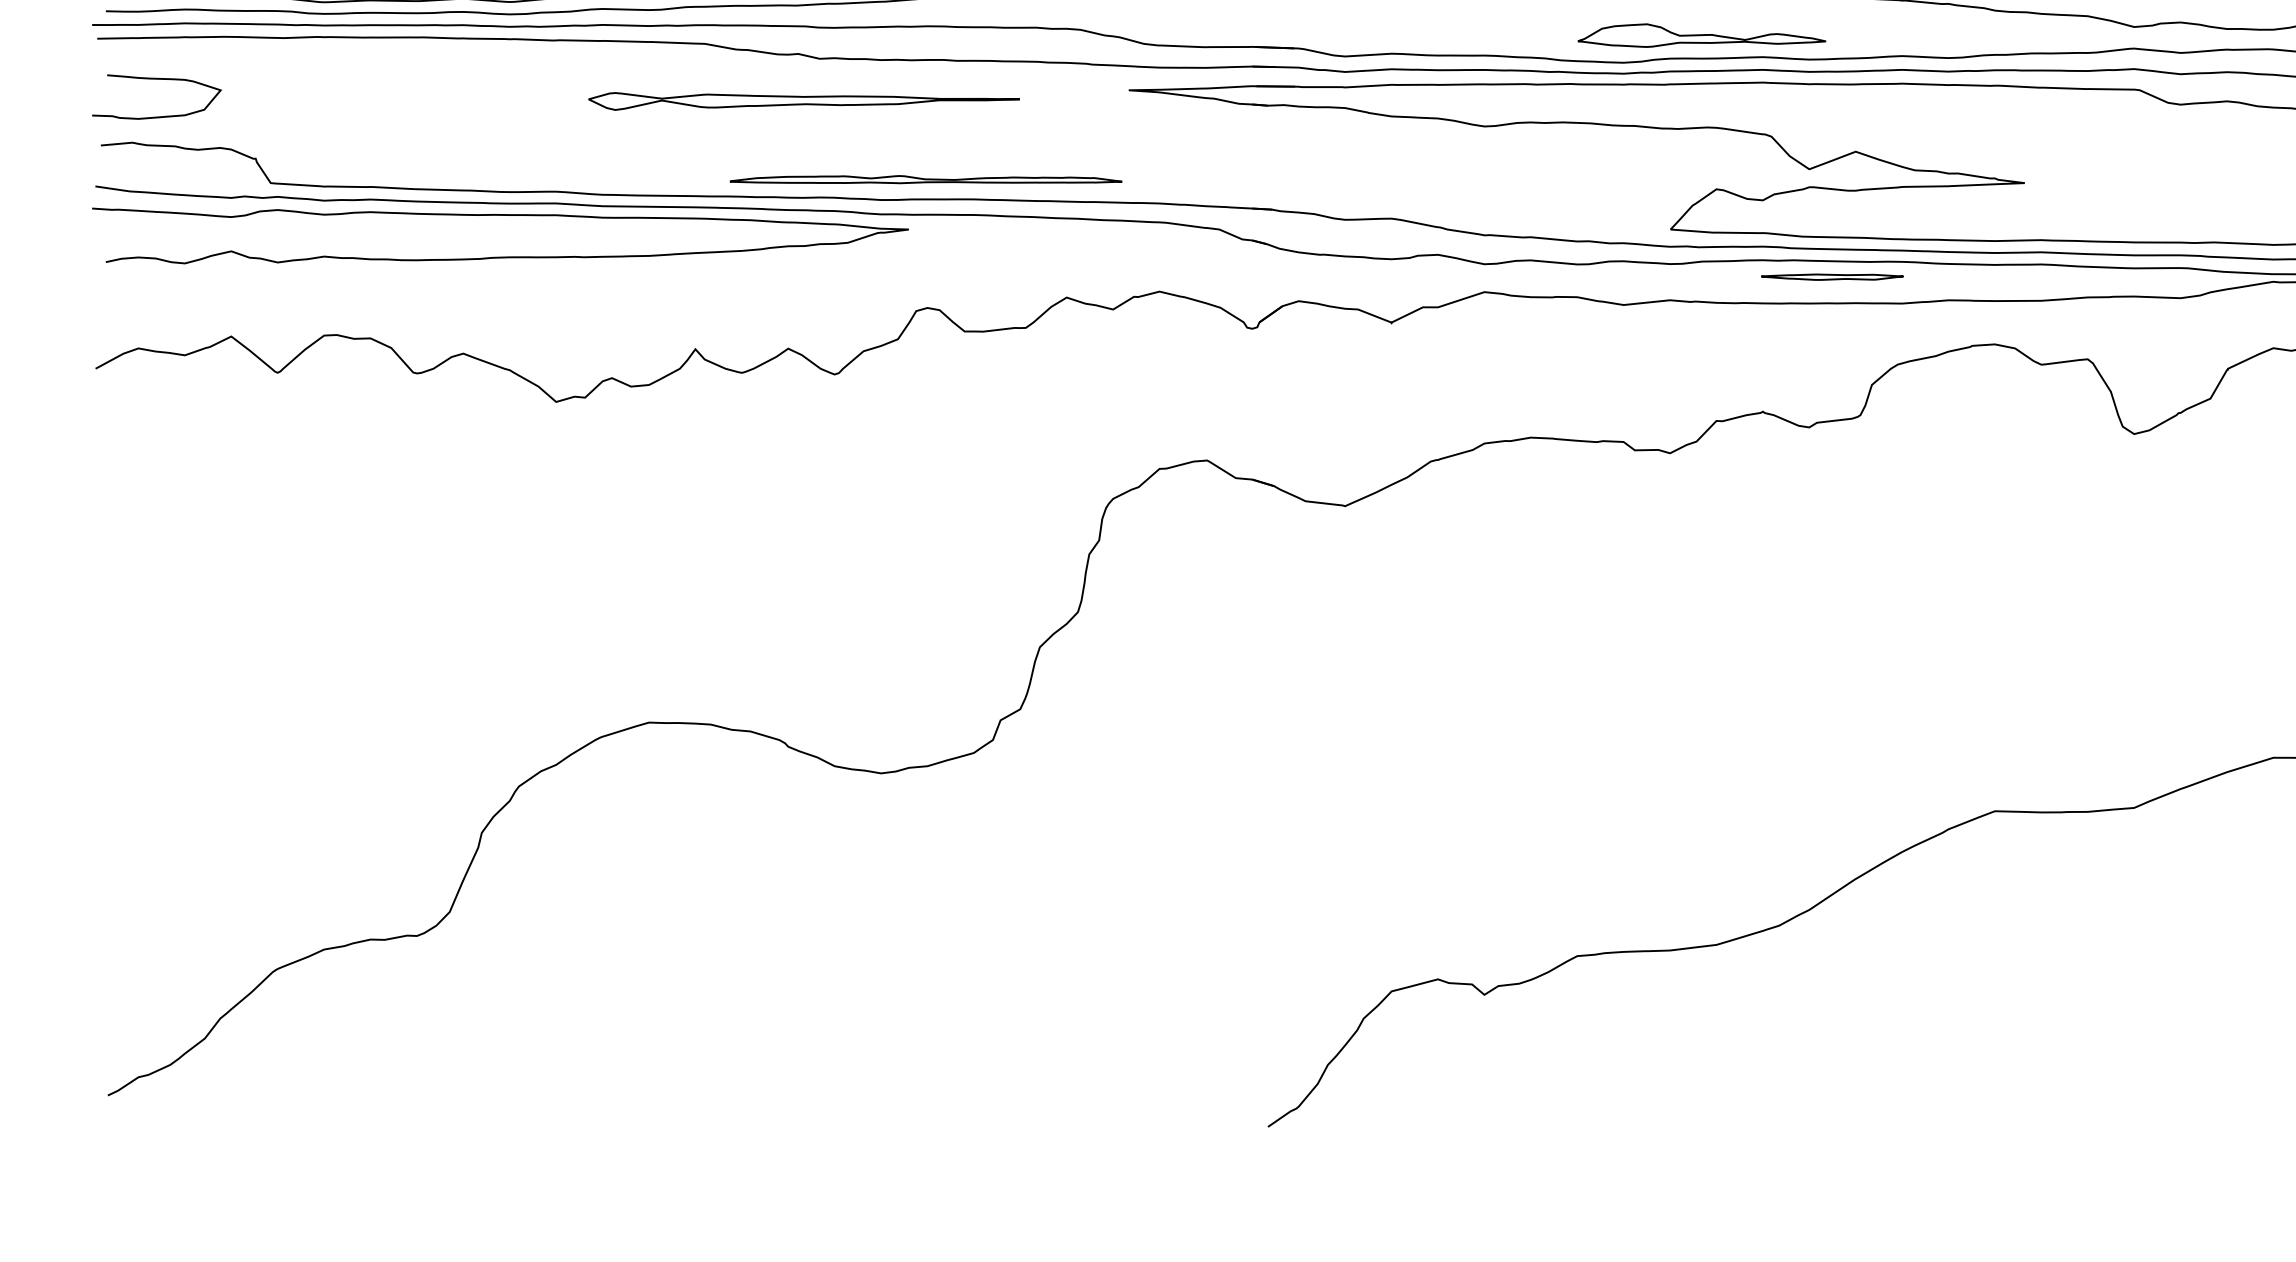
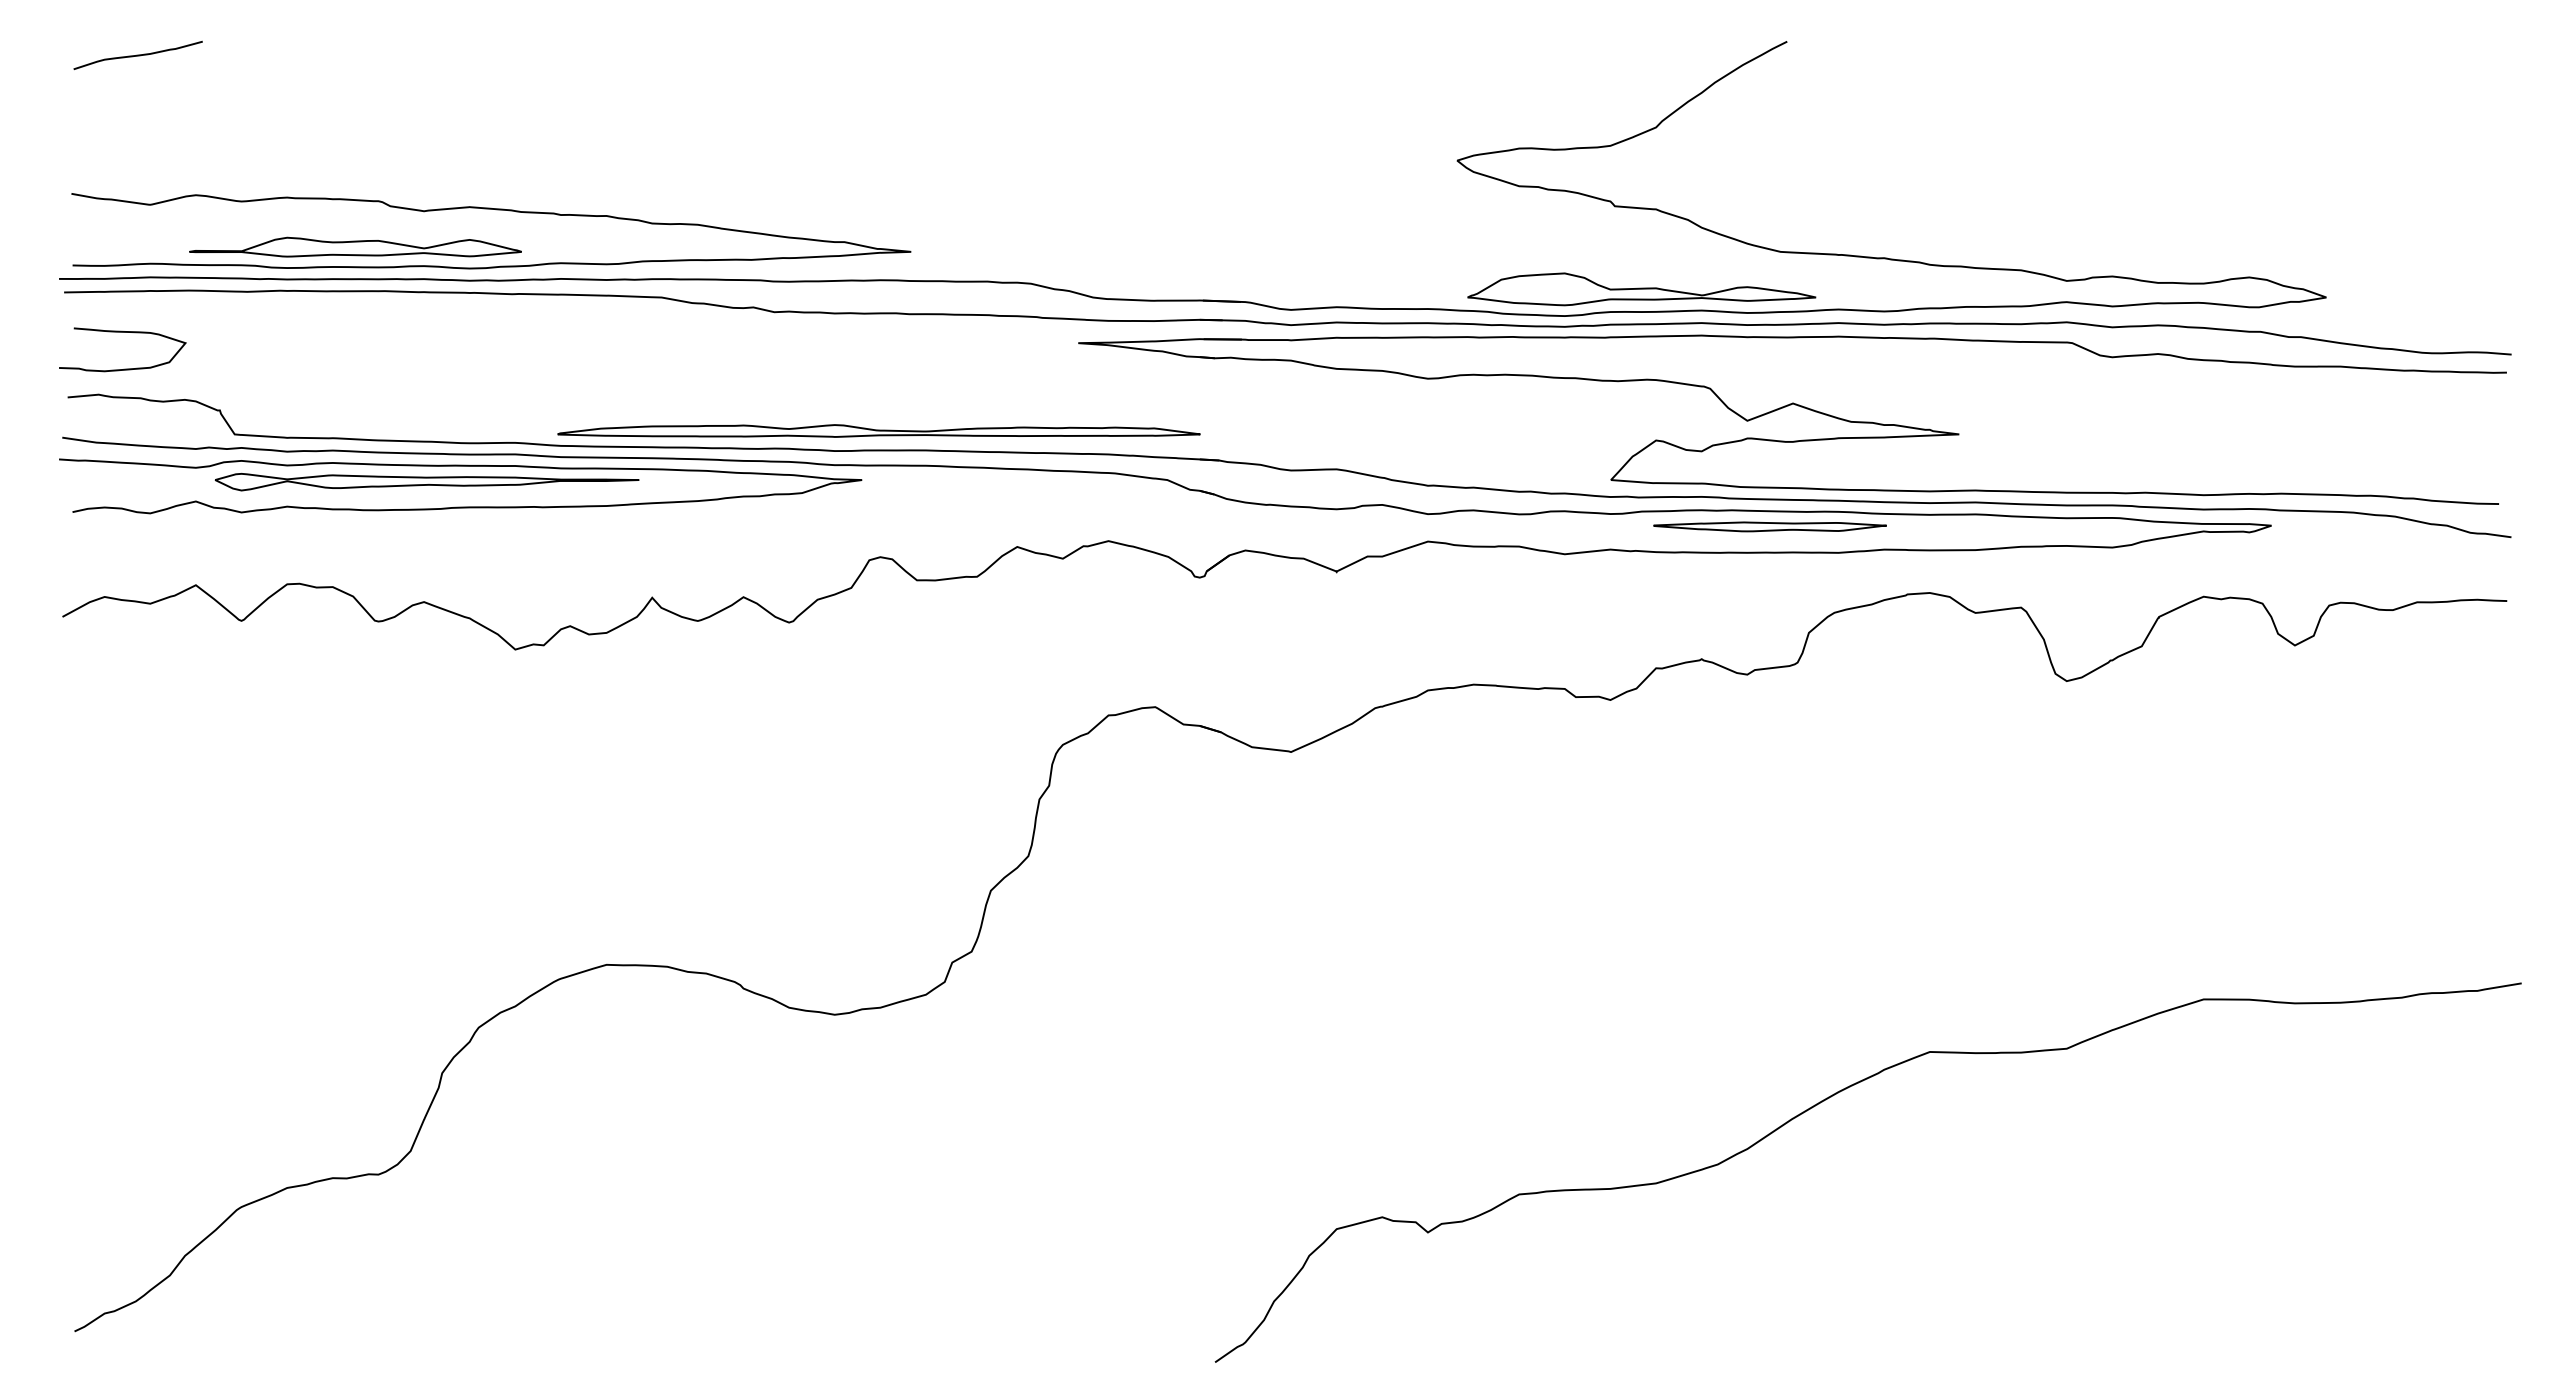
part: (1701, 35) -> (1641, 289), size x1.43
part: (803, 101) -> (426, 482), moved
part: (925, 179) -> (878, 430), size x1.67
part: (1831, 276) -> (1769, 526), size x1.67

